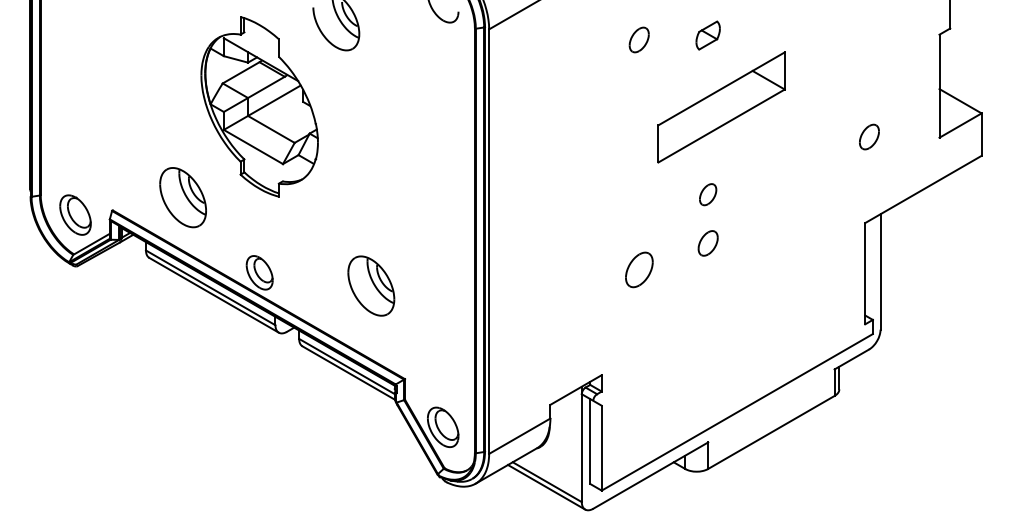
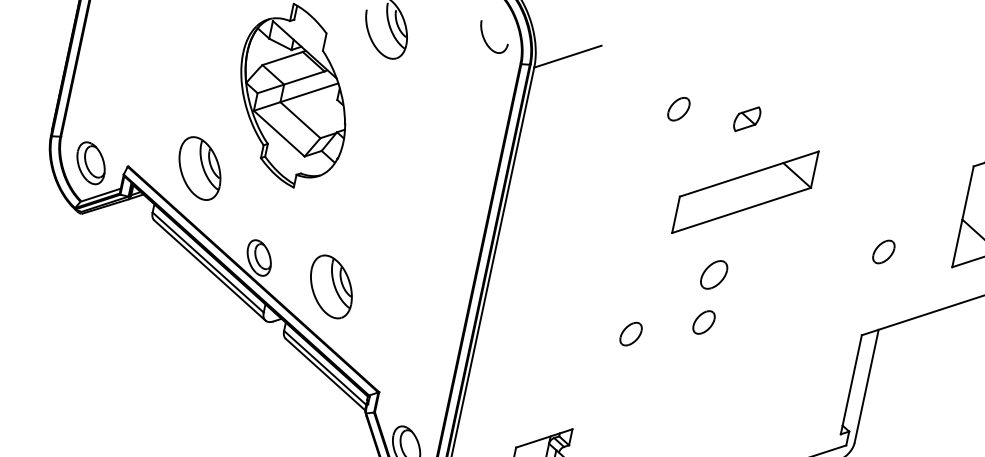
part: (707, 194) -> (713, 274), size x1.43
part: (638, 269) -> (630, 333), size x0.71
part: (371, 285) -> (331, 286), moved

